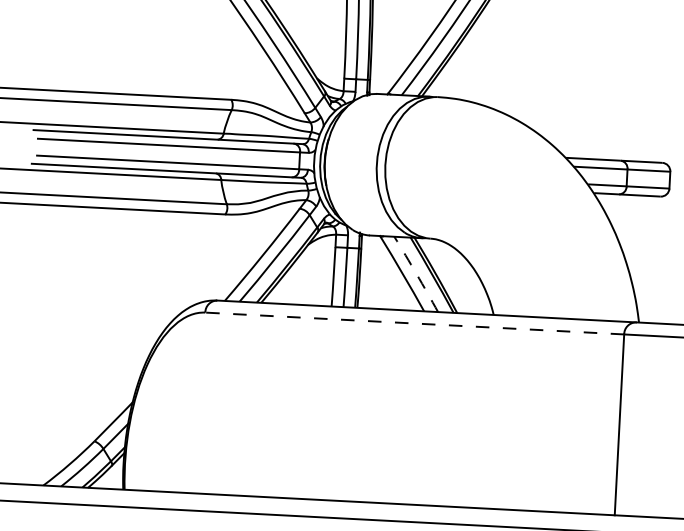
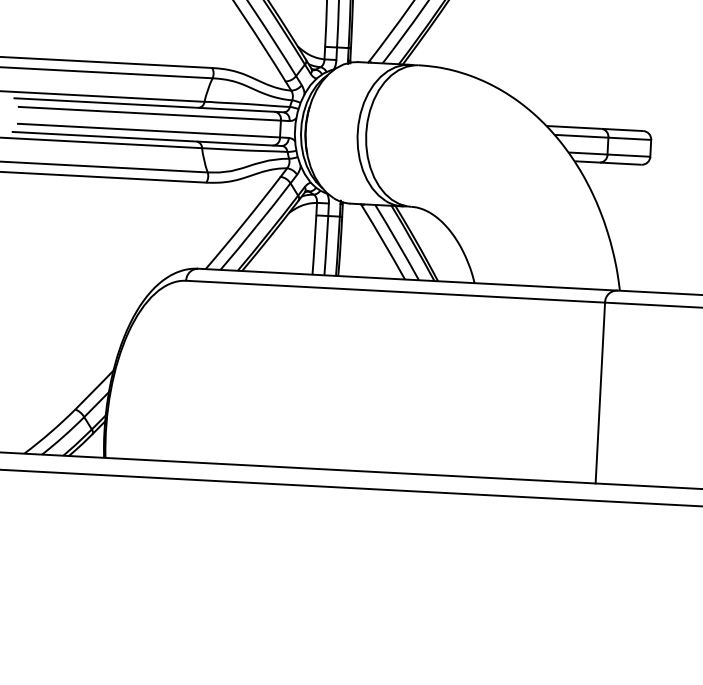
arc: (416, 274) -> (397, 242), dashed -> solid
line: (414, 323) -> (395, 291), dashed -> solid

